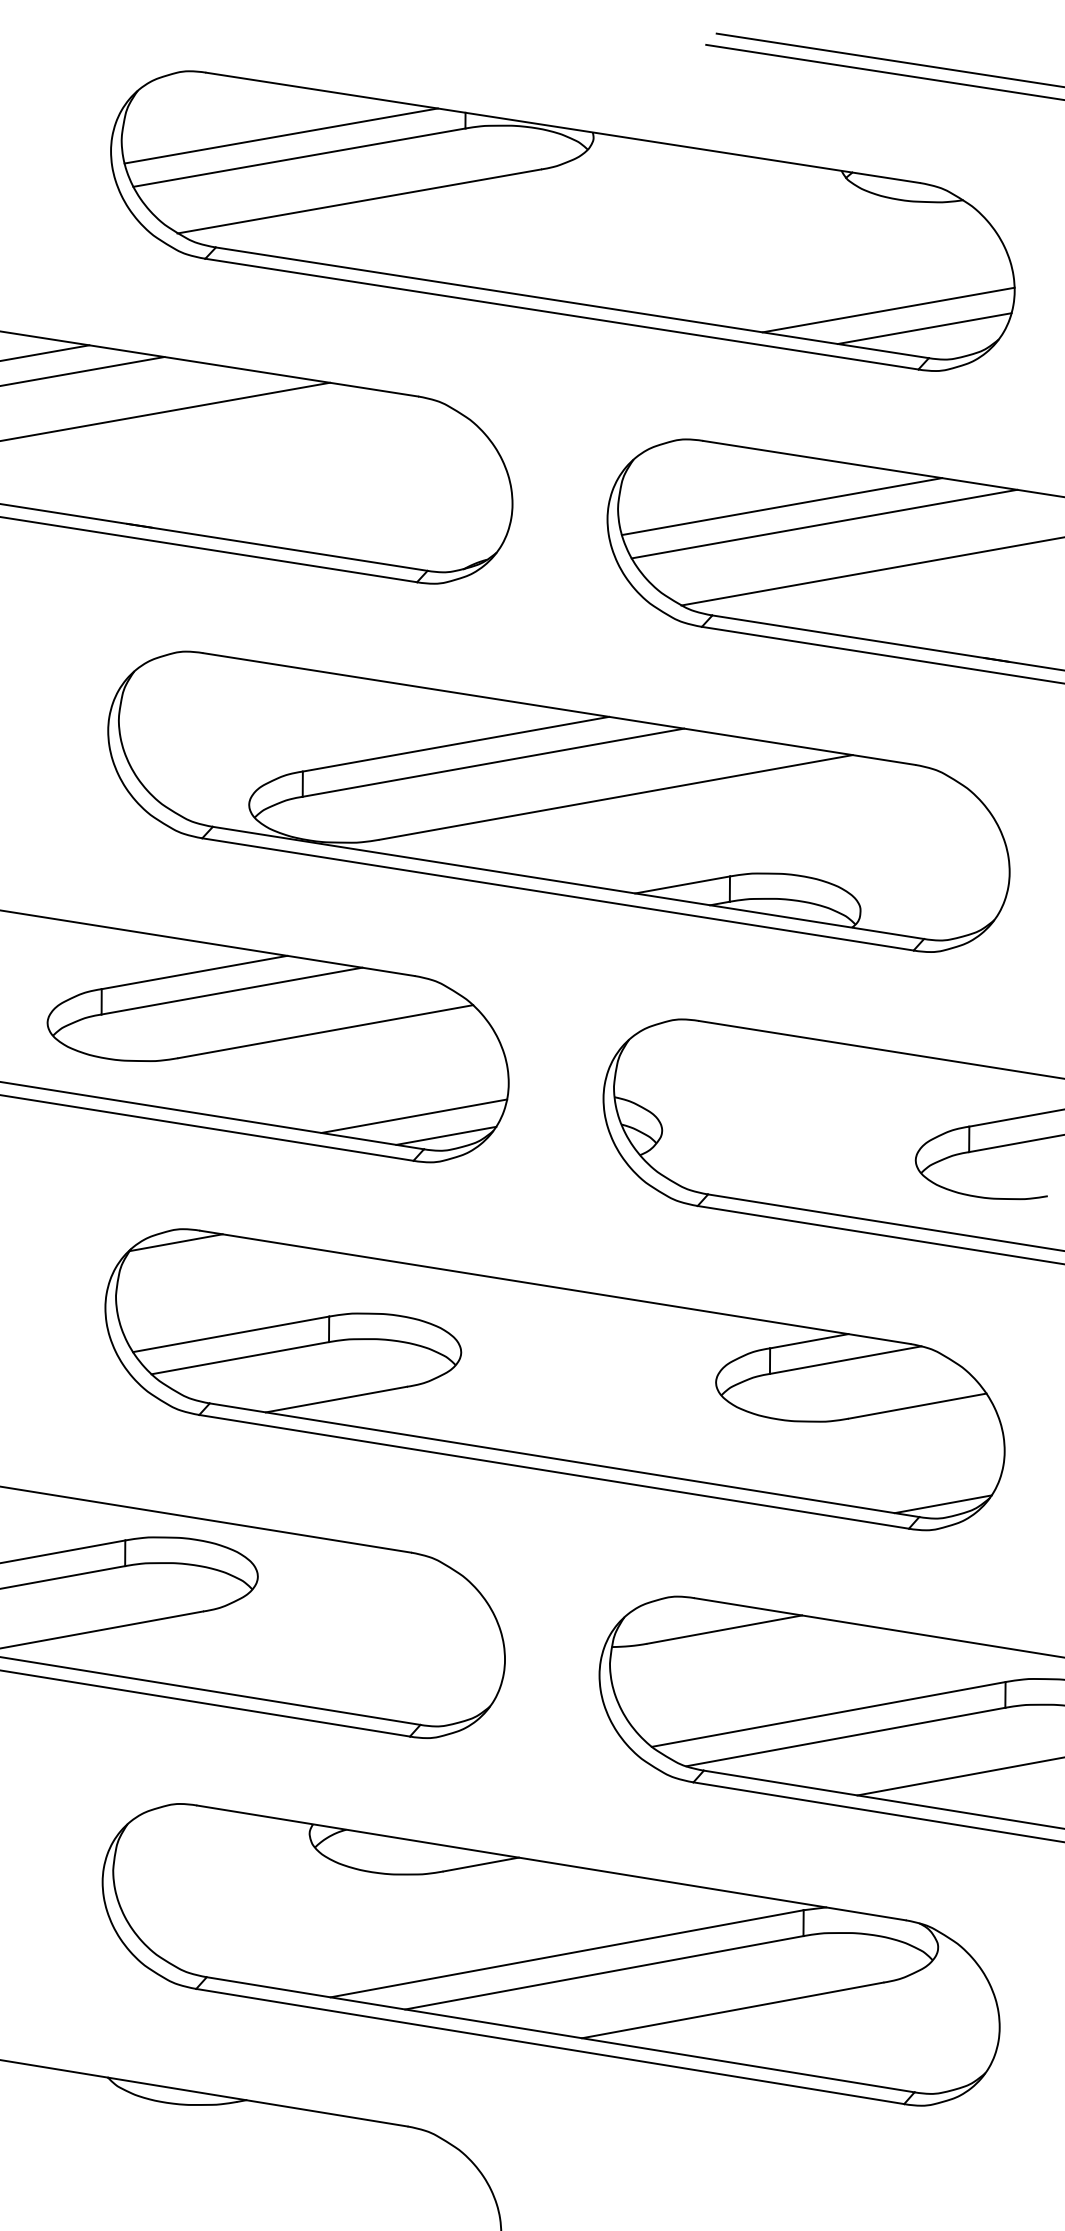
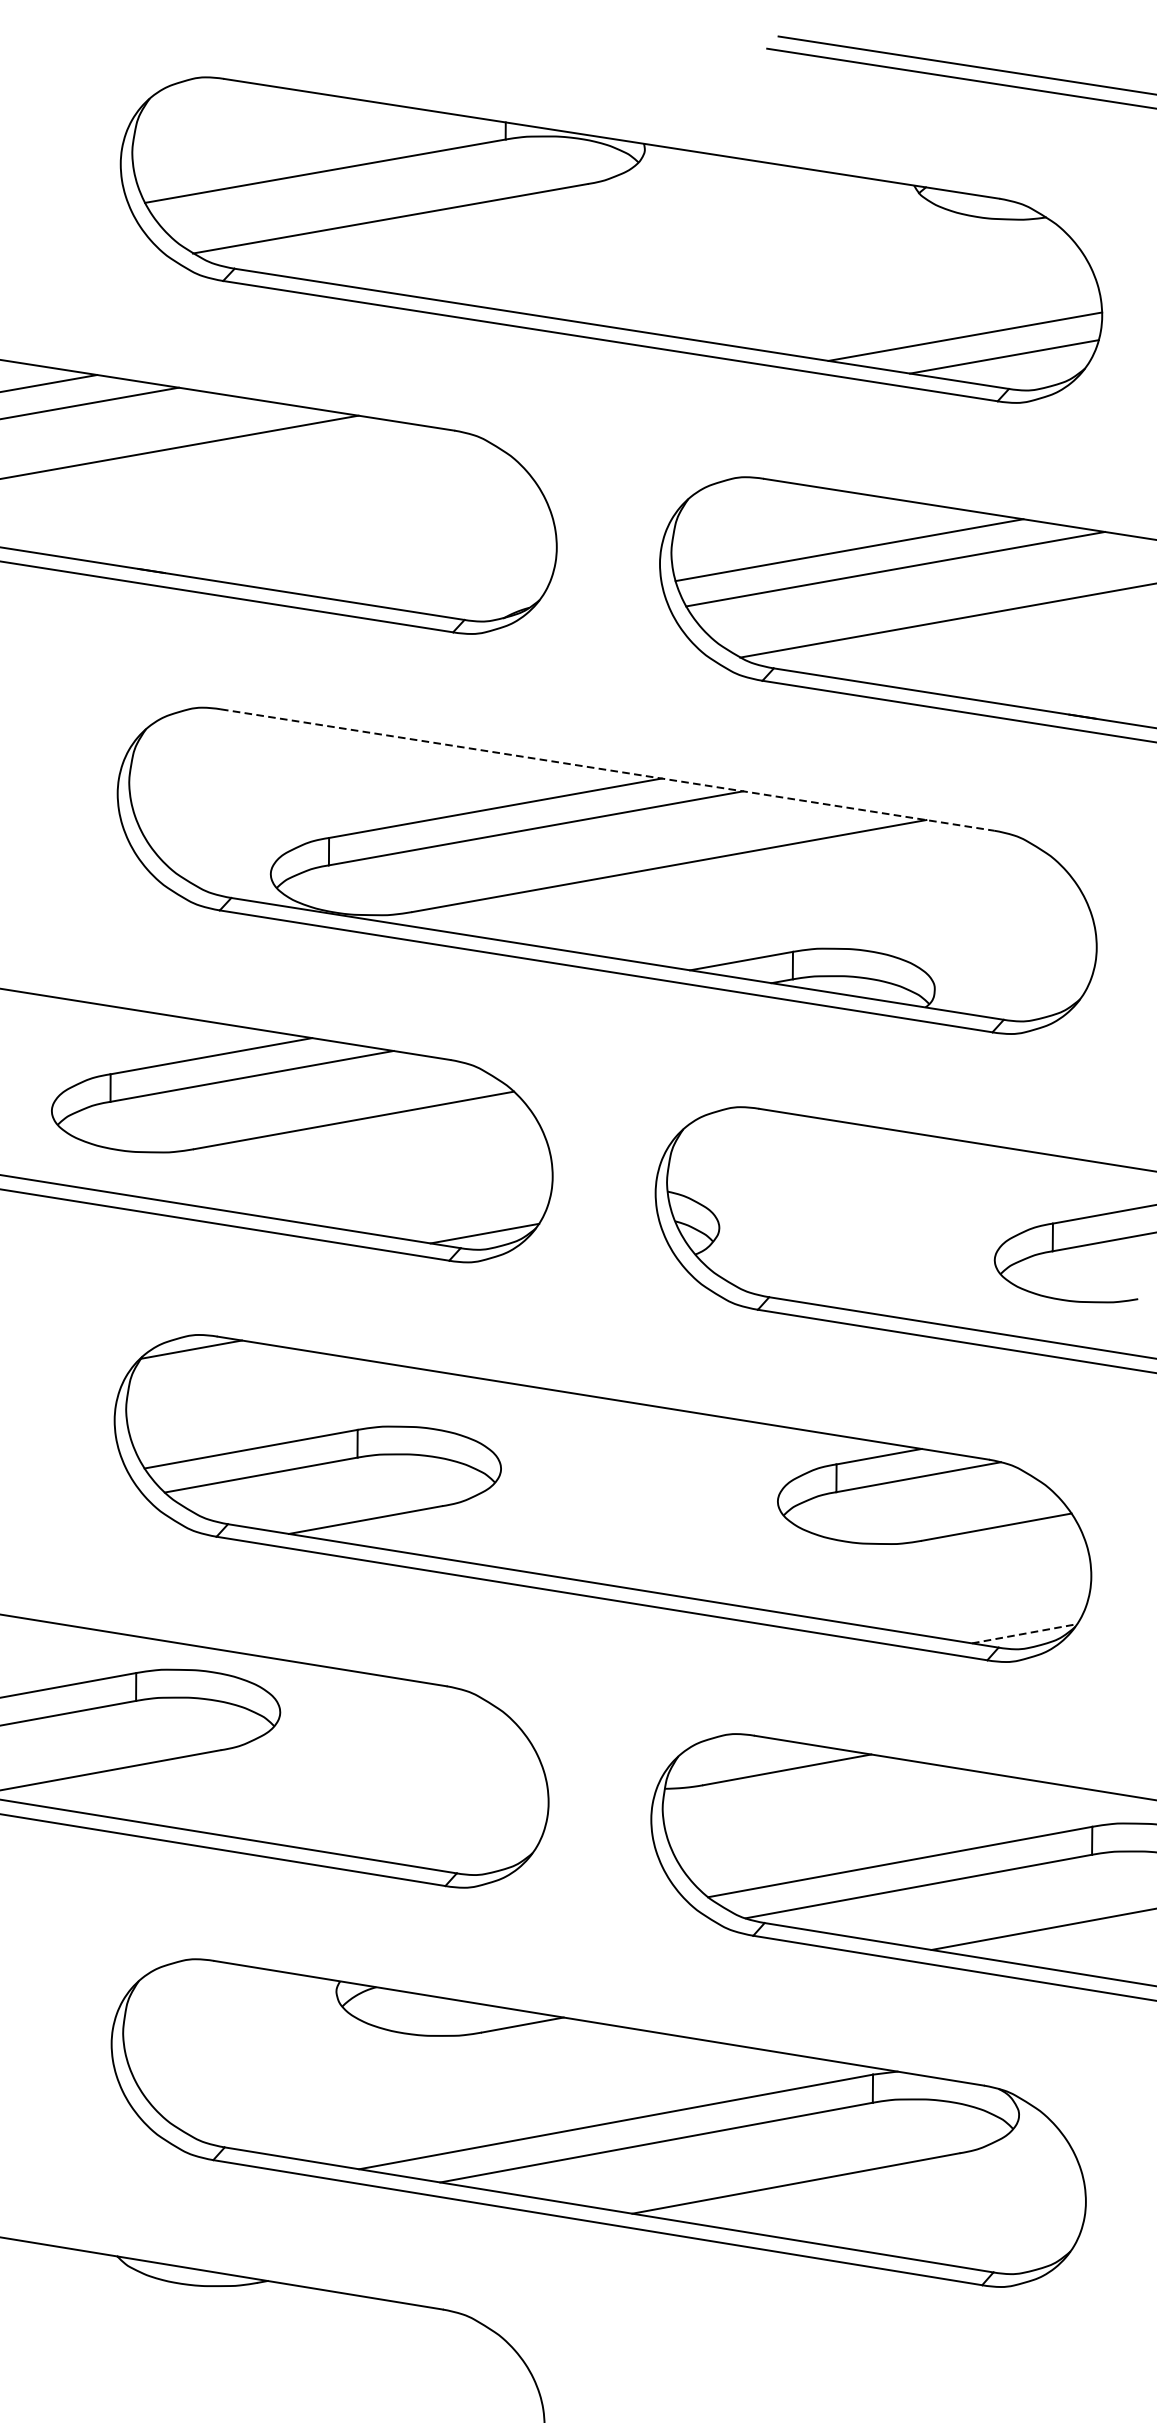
line: (280, 135) -> (304, 147), removed
line: (559, 709) -> (607, 770), solid -> dashed
line: (414, 1115) -> (450, 1211), removed
line: (943, 1504) -> (1024, 1633), solid -> dashed

